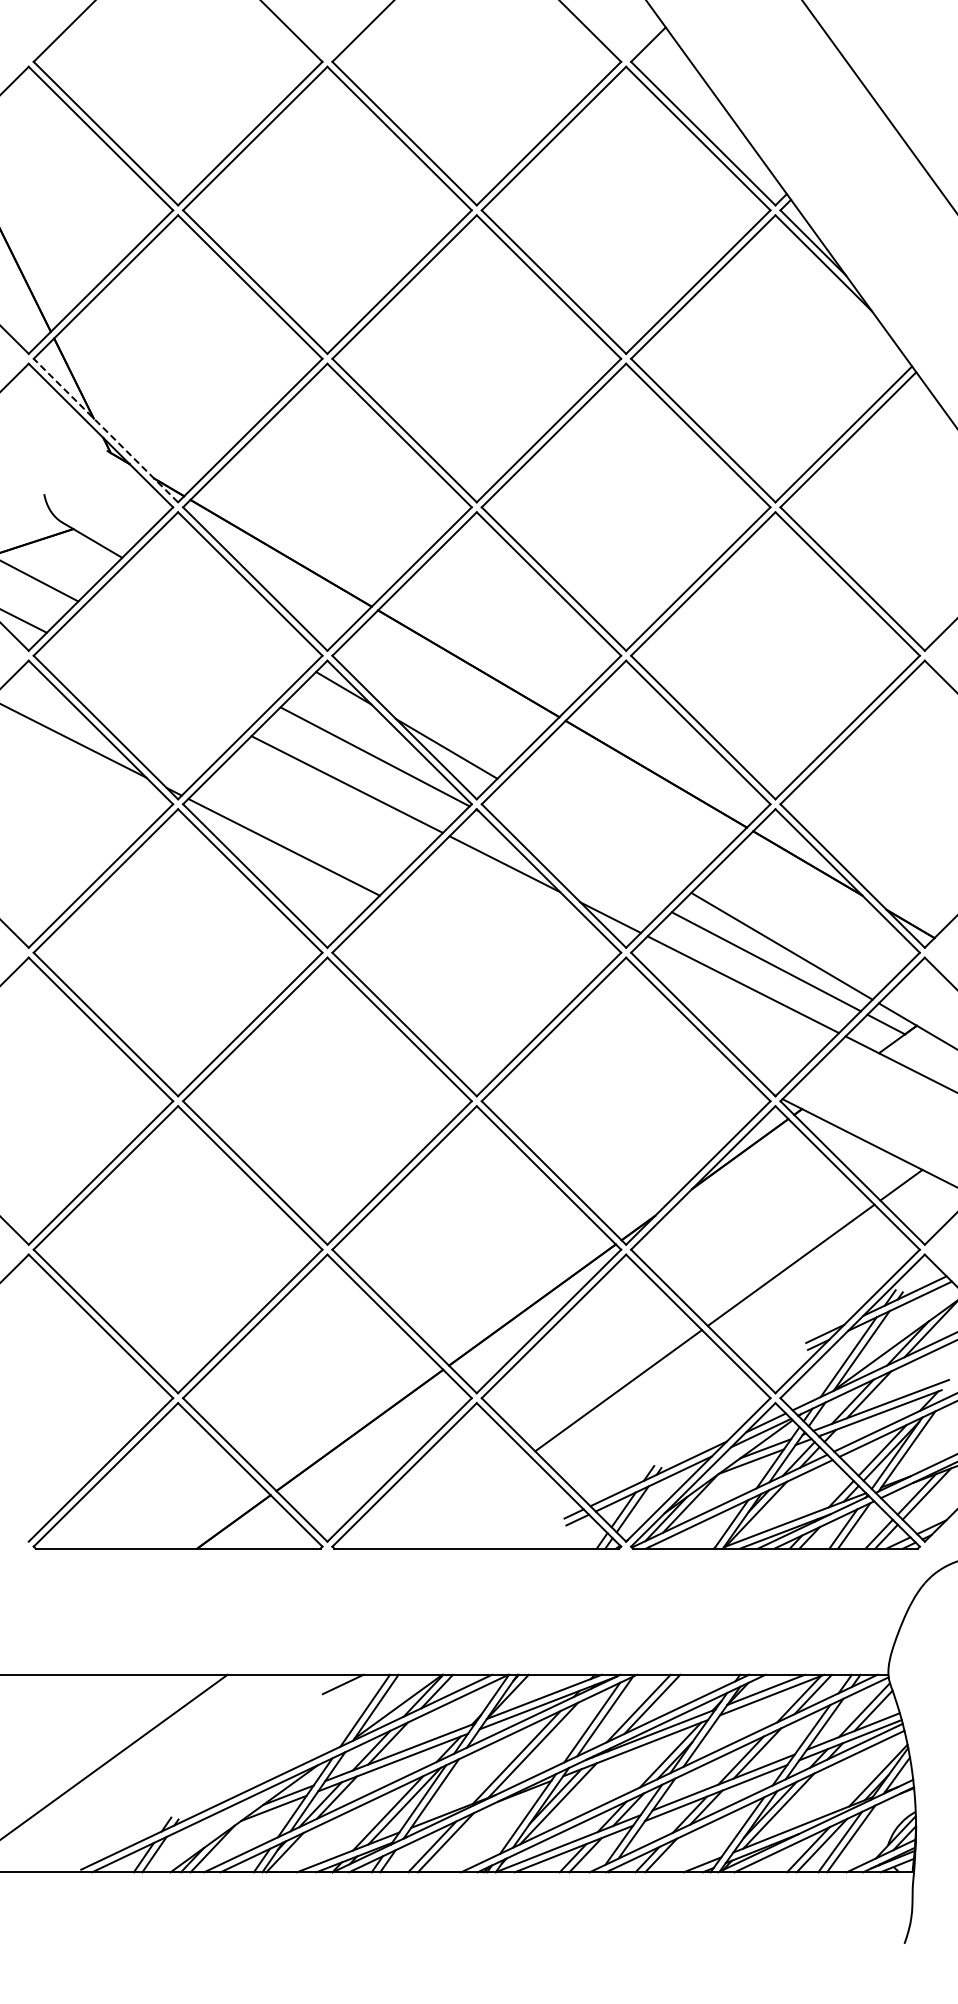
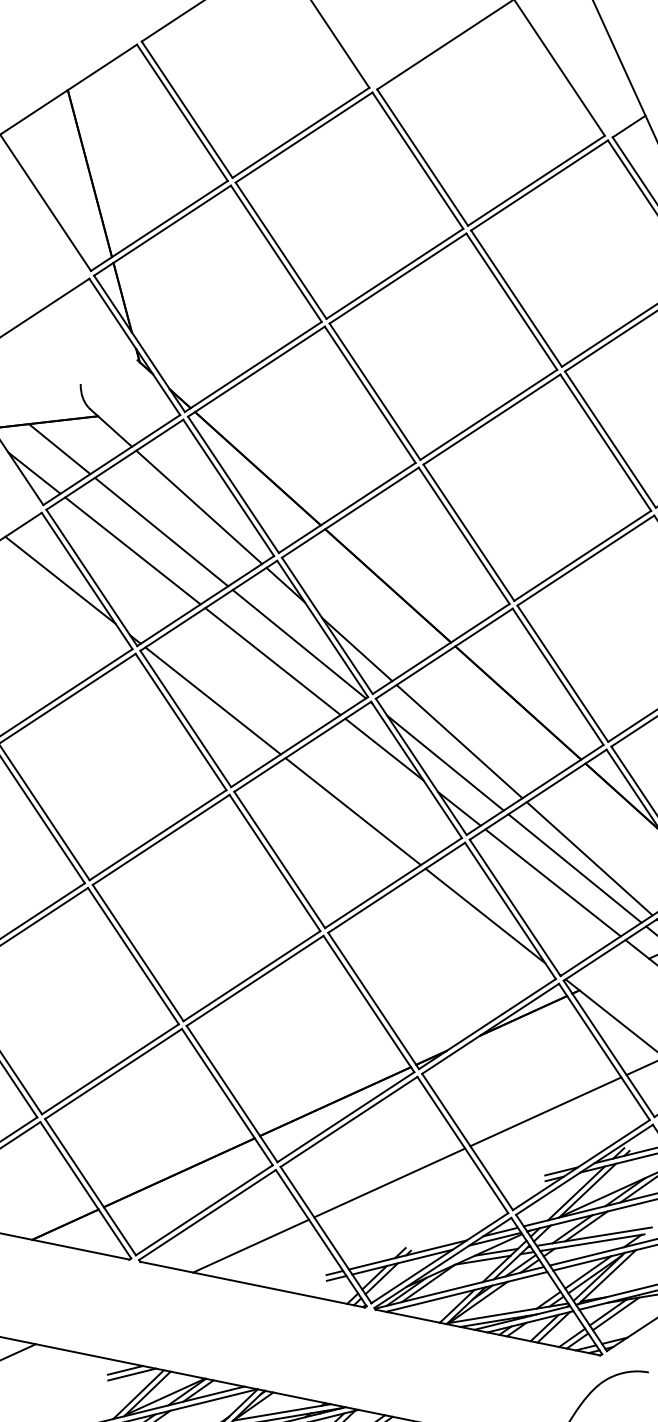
line: (105, 430) -> (139, 343), dashed -> solid
line: (218, 614) -> (198, 506), added
line: (179, 653) -> (161, 531), added
line: (148, 684) -> (132, 550), added
line: (594, 835) -> (459, 741), added
line: (582, 865) -> (445, 763), added
line: (481, 947) -> (352, 811), added
line: (668, 1041) -> (485, 915), added
line: (465, 1501) -> (251, 1245), added
line: (352, 1687) -> (132, 1374), added

